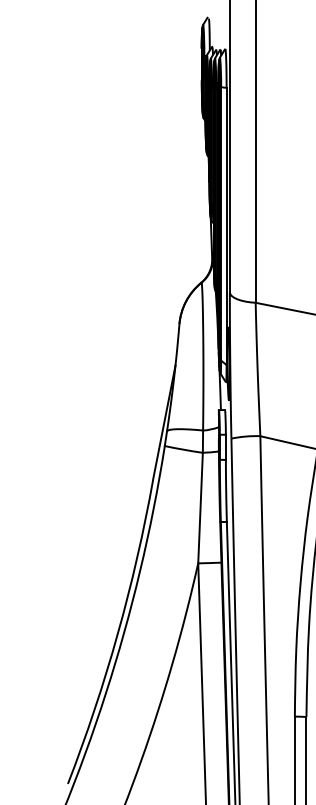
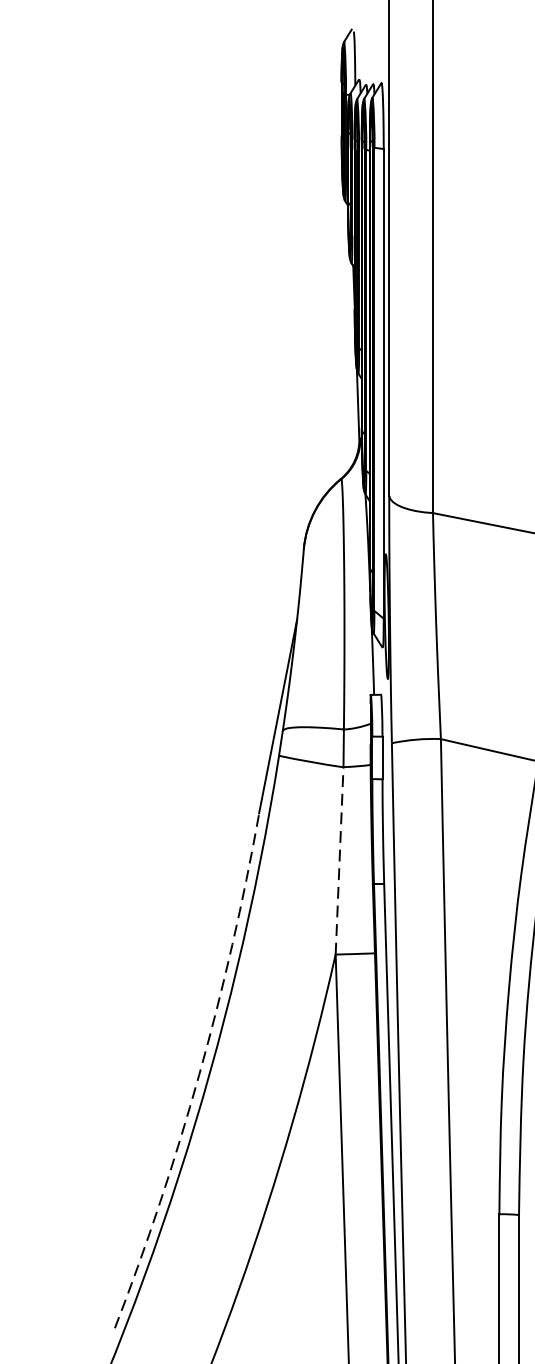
line: (200, 507) -> (339, 859), solid -> dashed
arc: (117, 634) -> (198, 1075), solid -> dashed

